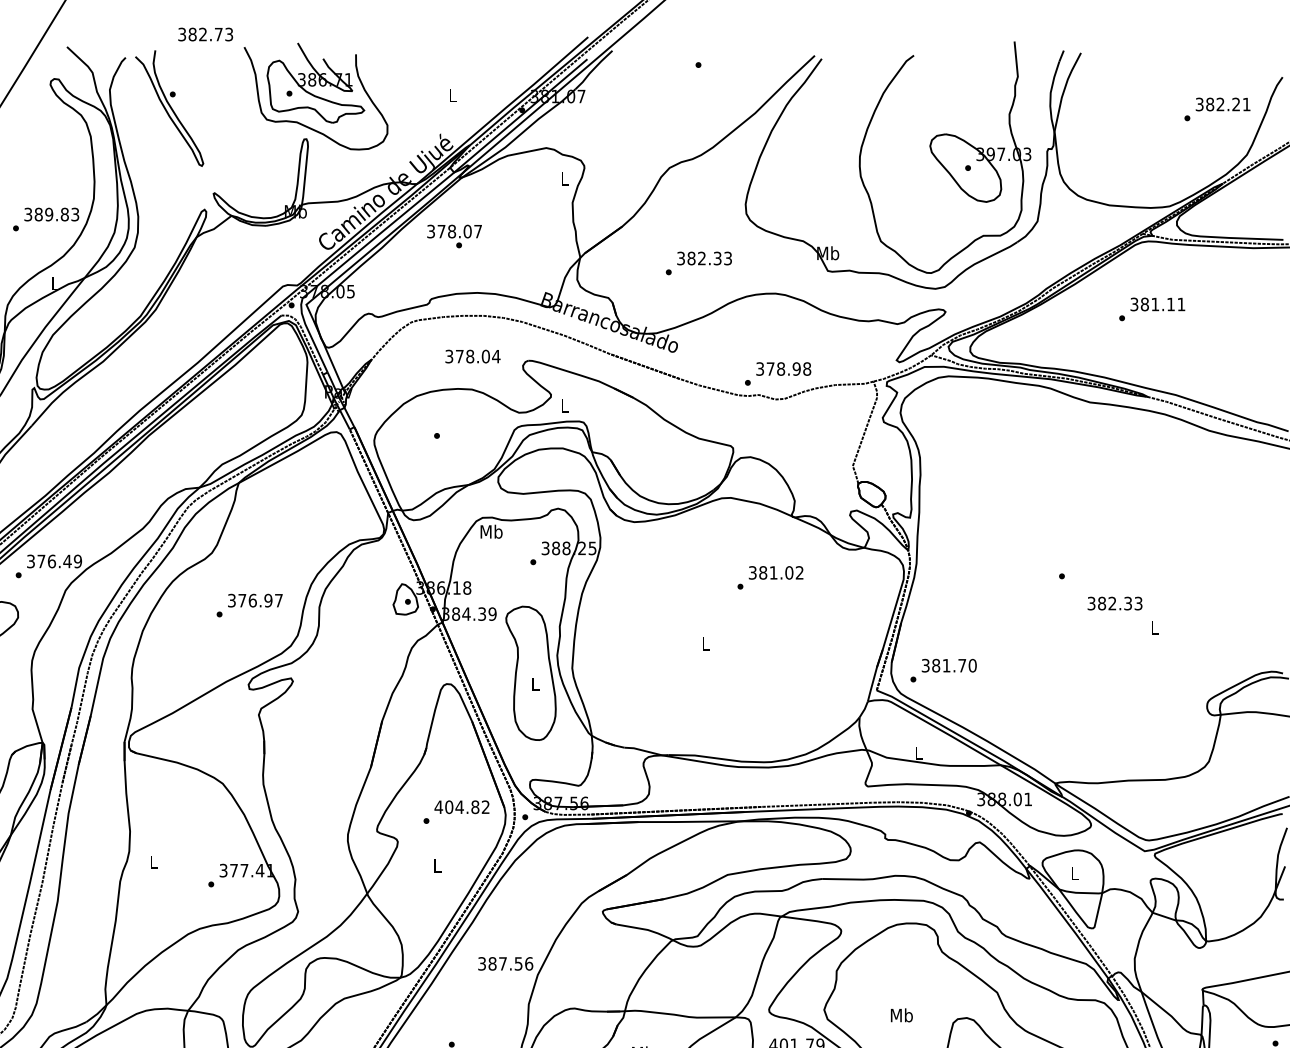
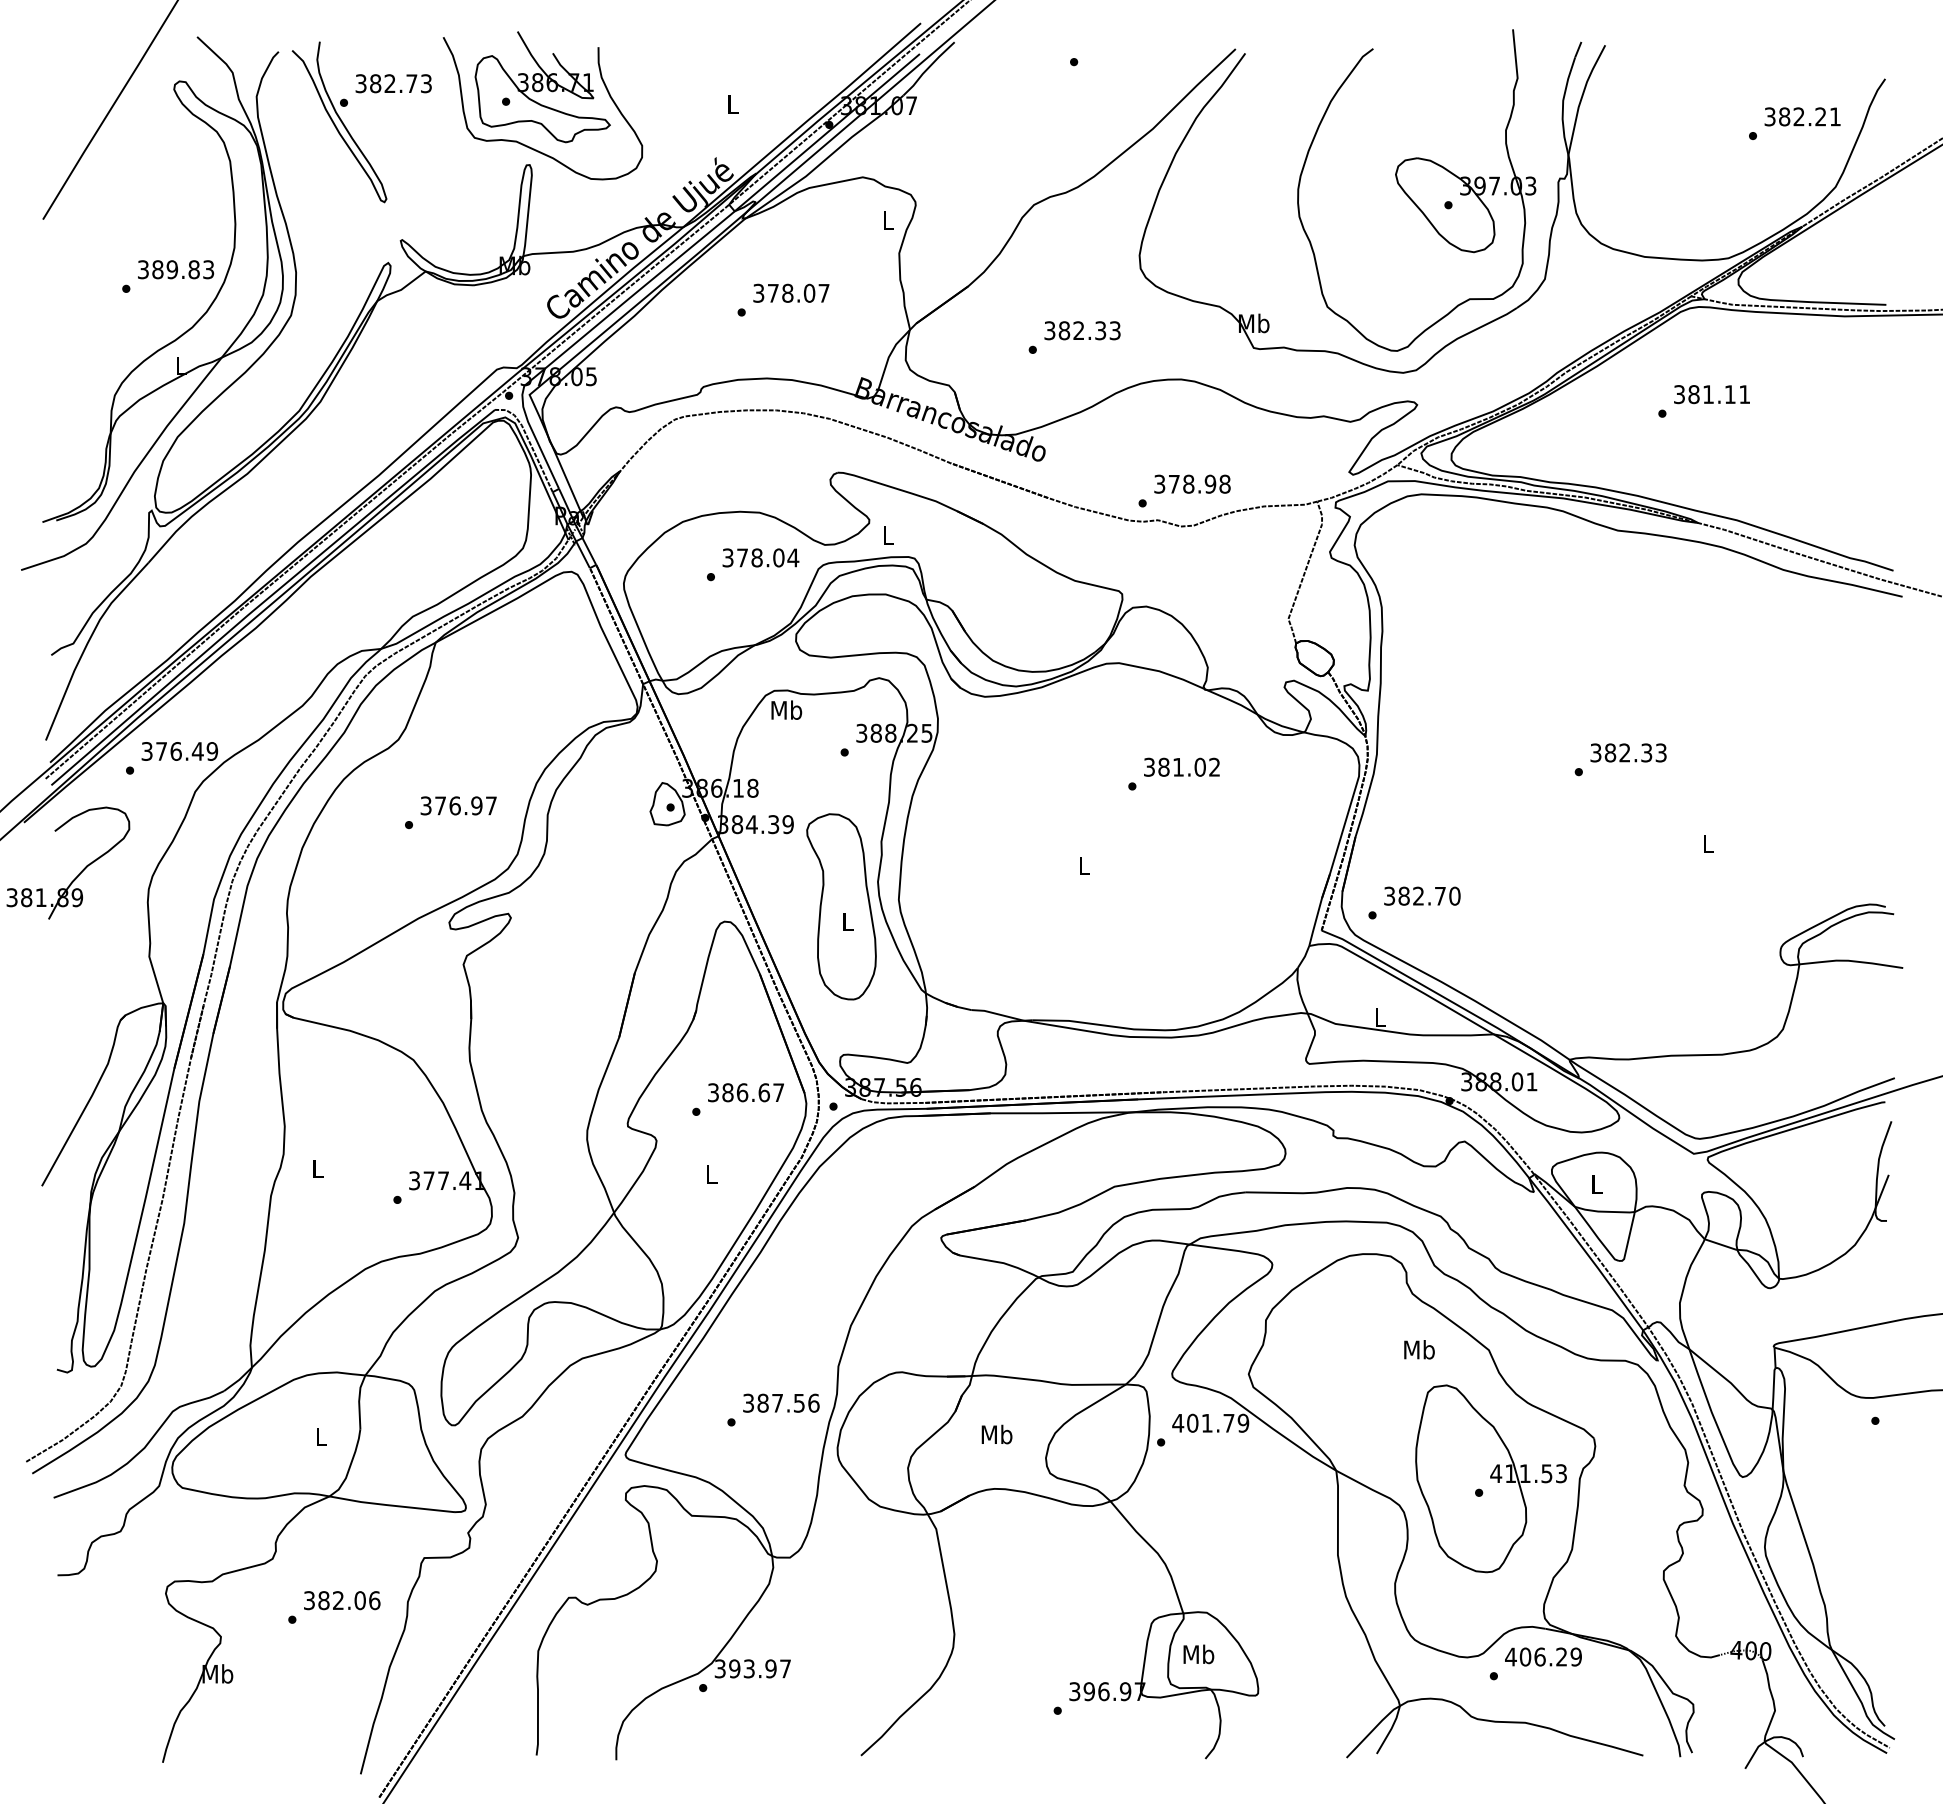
text: (205, 34) -> (393, 83), moved
text: (454, 230) -> (791, 292), moved
text: (472, 356) -> (760, 557), moved
text: (1115, 603) -> (1628, 752), moved
text: (946, 665) -> (1418, 895), 381.70 -> 382.70
text: (461, 807) -> (745, 1092), 404.82 -> 386.67
text: (505, 963) -> (781, 1402), moved
text: (901, 1015) -> (1419, 1349), moved

